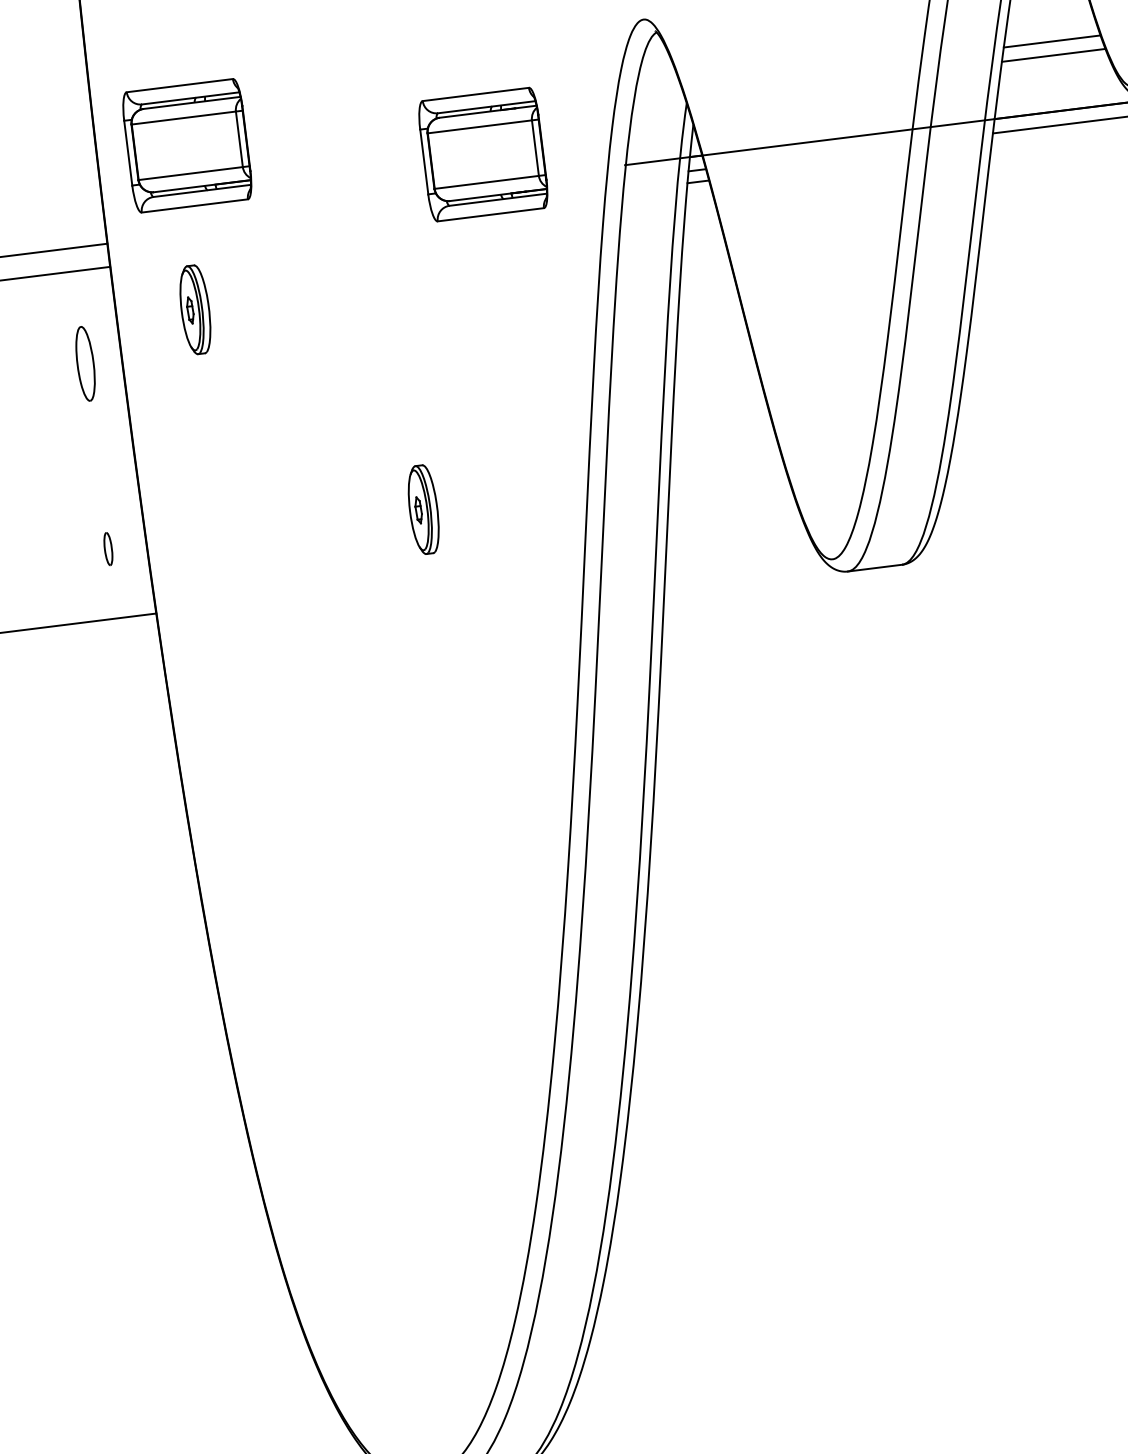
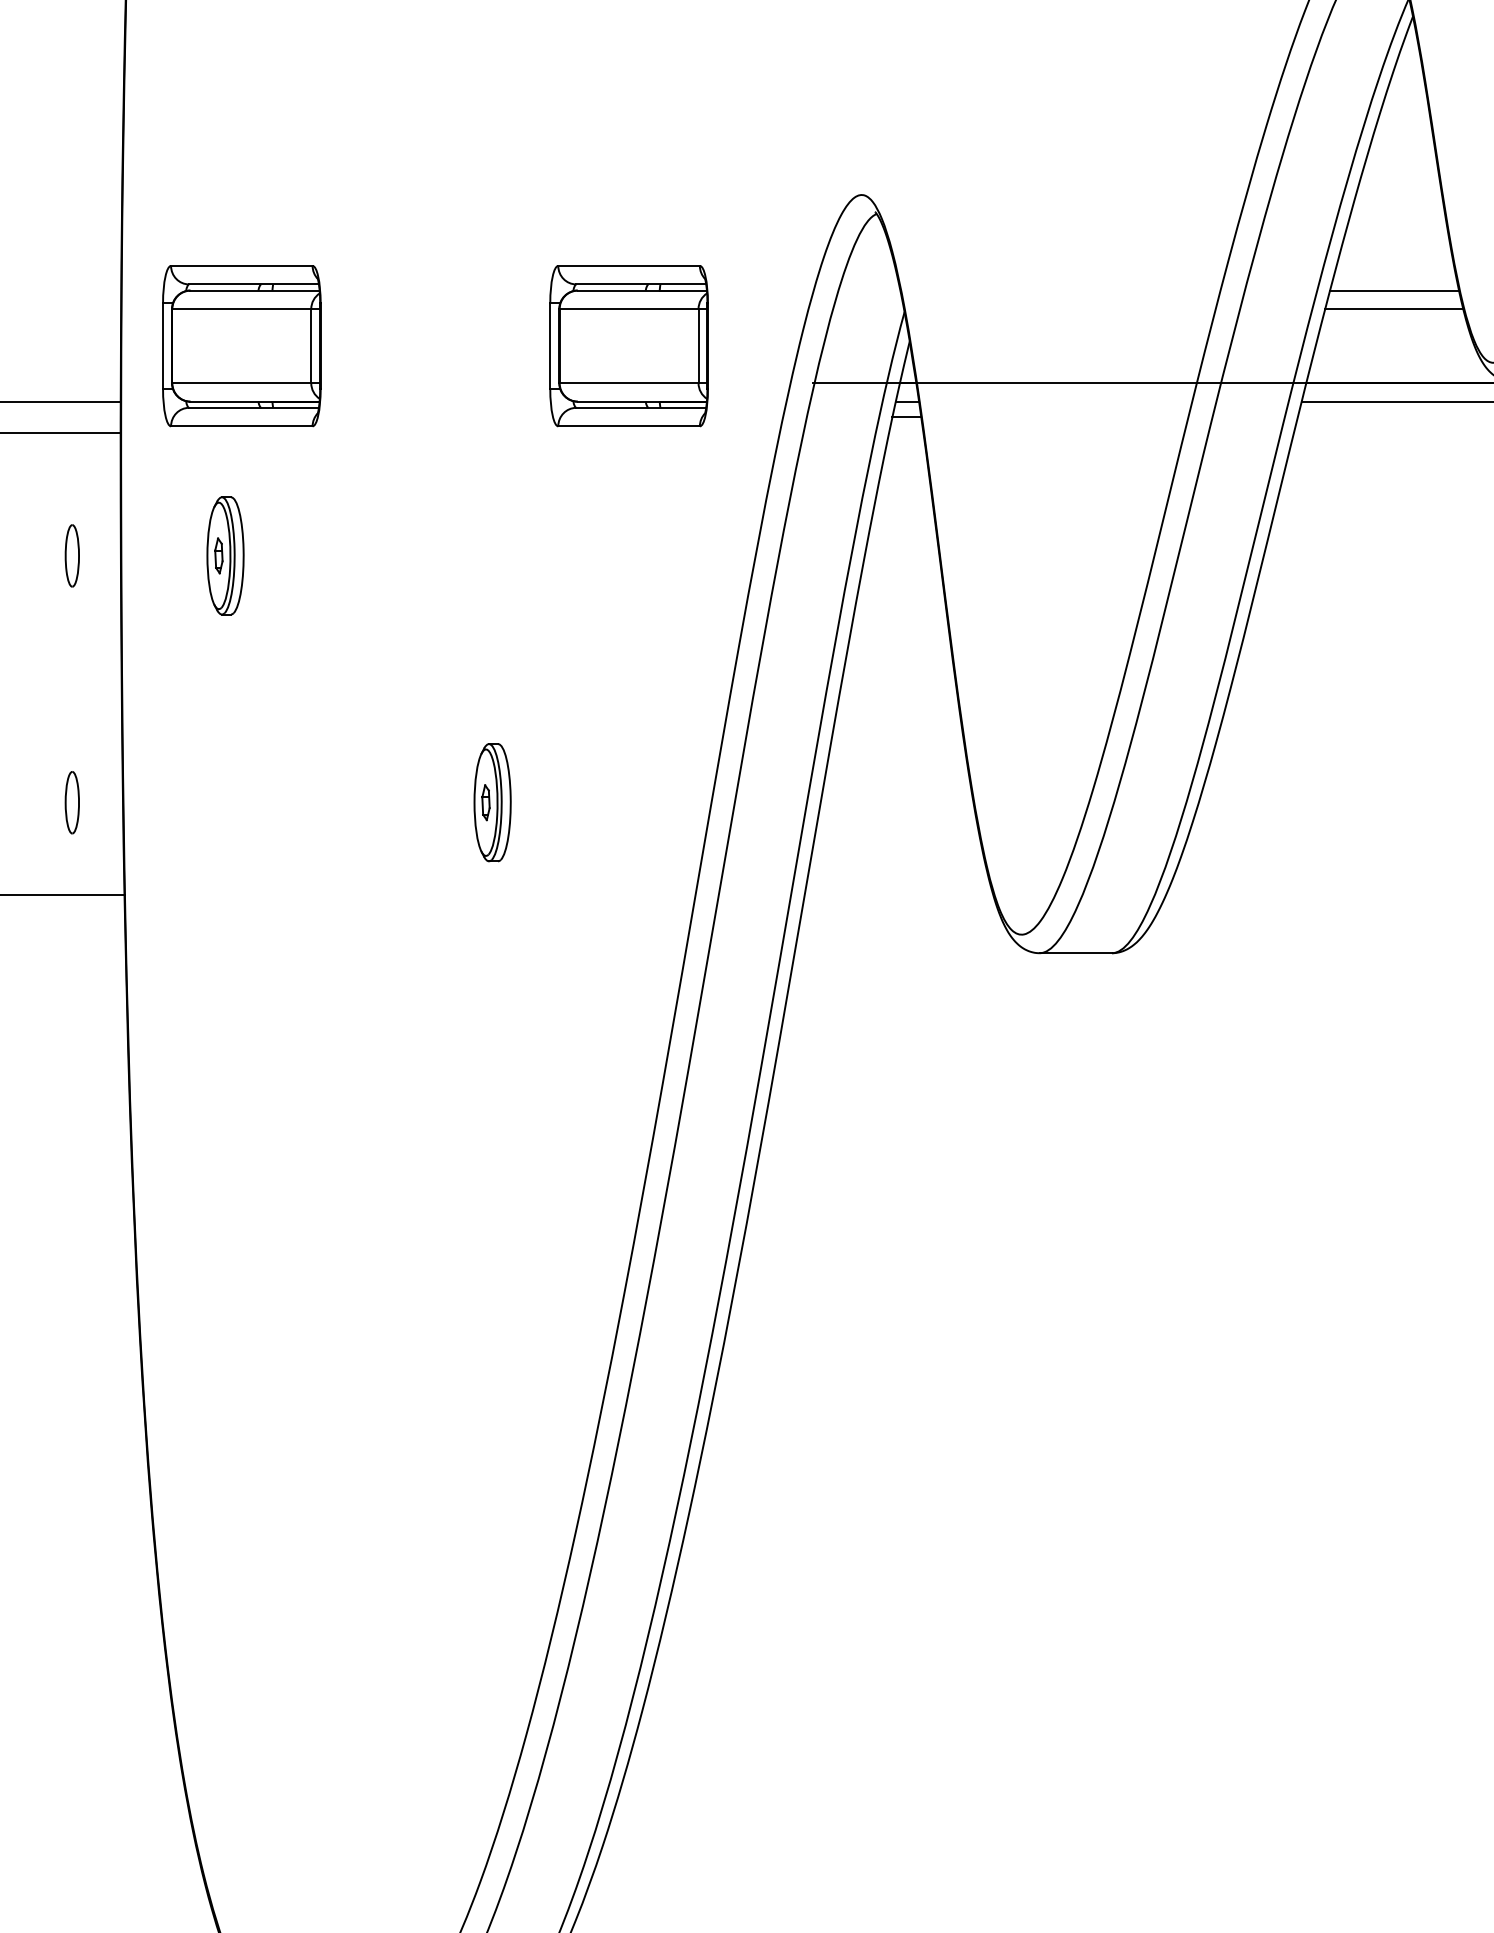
part: (187, 146) -> (241, 346), moved
part: (195, 309) -> (225, 555), moved
part: (84, 363) -> (71, 555), size x0.62
part: (107, 548) -> (71, 802), size x1.43

